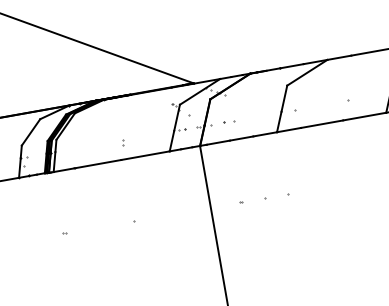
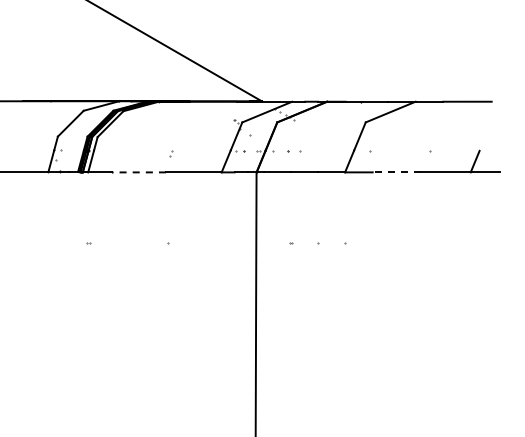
line: (321, 124) -> (396, 172), solid -> dashed
line: (98, 164) -> (139, 172), solid -> dashed

